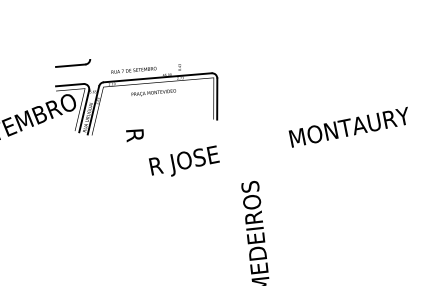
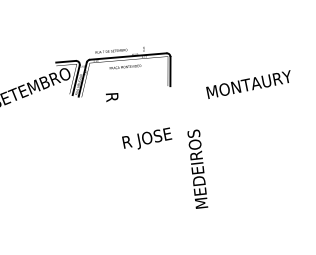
part: (73, 63) -> (68, 46), removed
text: (348, 127) -> (248, 84), moved
text: (184, 161) -> (147, 138), moved

